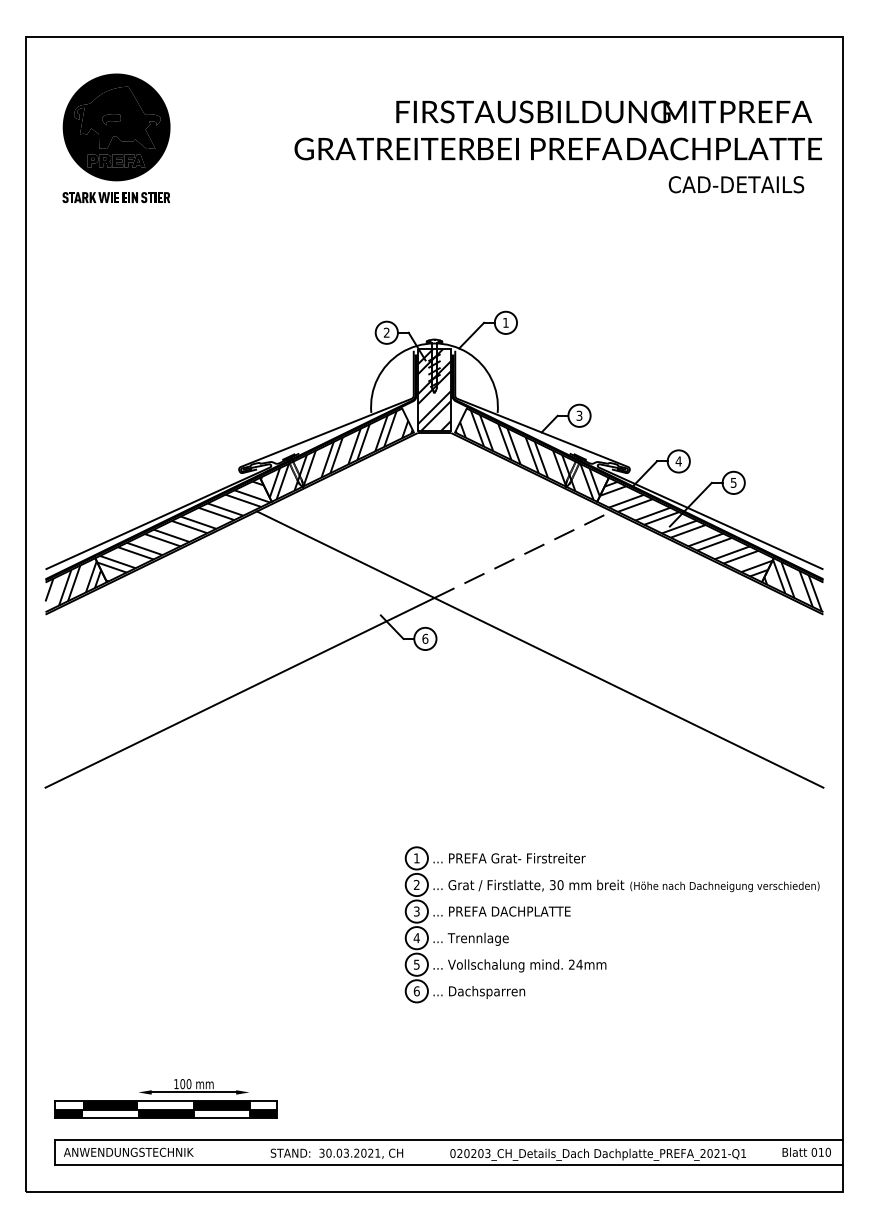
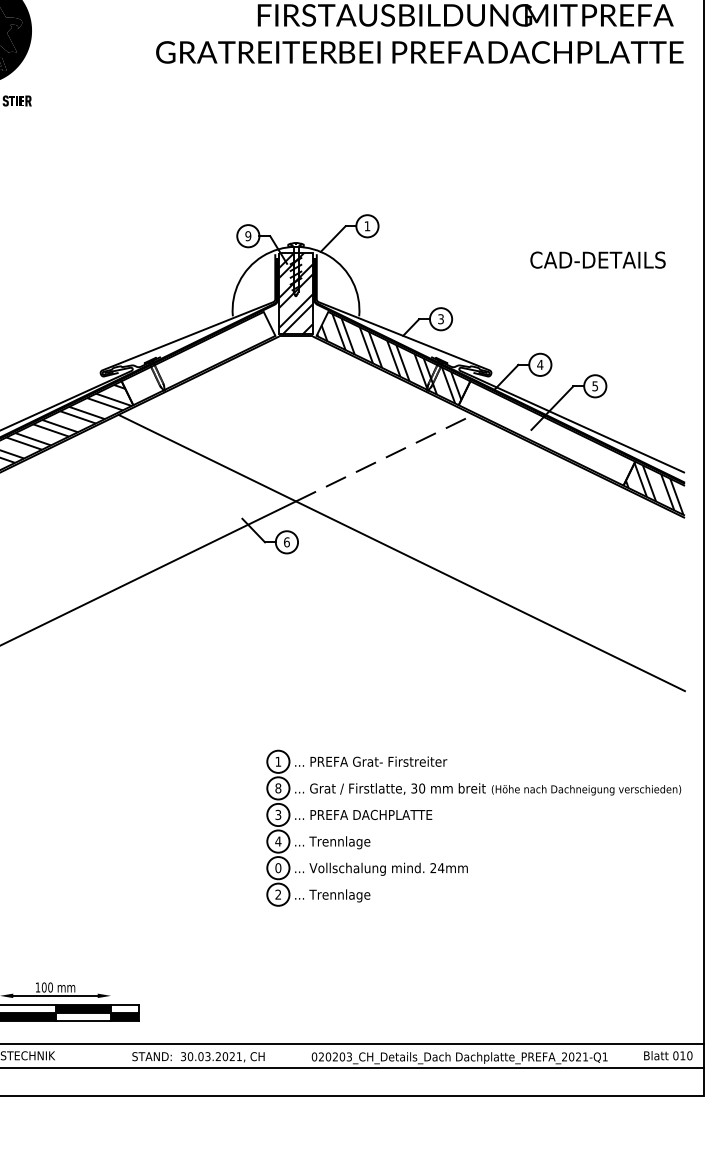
text: (736, 184) -> (598, 259), moved
text: (386, 332) -> (248, 235), 2 -> 9
hatch: (336, 455) -> (198, 358), removed
hatch: (686, 529) -> (548, 432), removed
text: (416, 884) -> (278, 787), 2 -> 8
text: (416, 964) -> (278, 867), 5 -> 0
text: (416, 991) -> (278, 894), 6 -> 2
text: (486, 992) -> (348, 895), ... Dachsparren -> ... Trennlage

